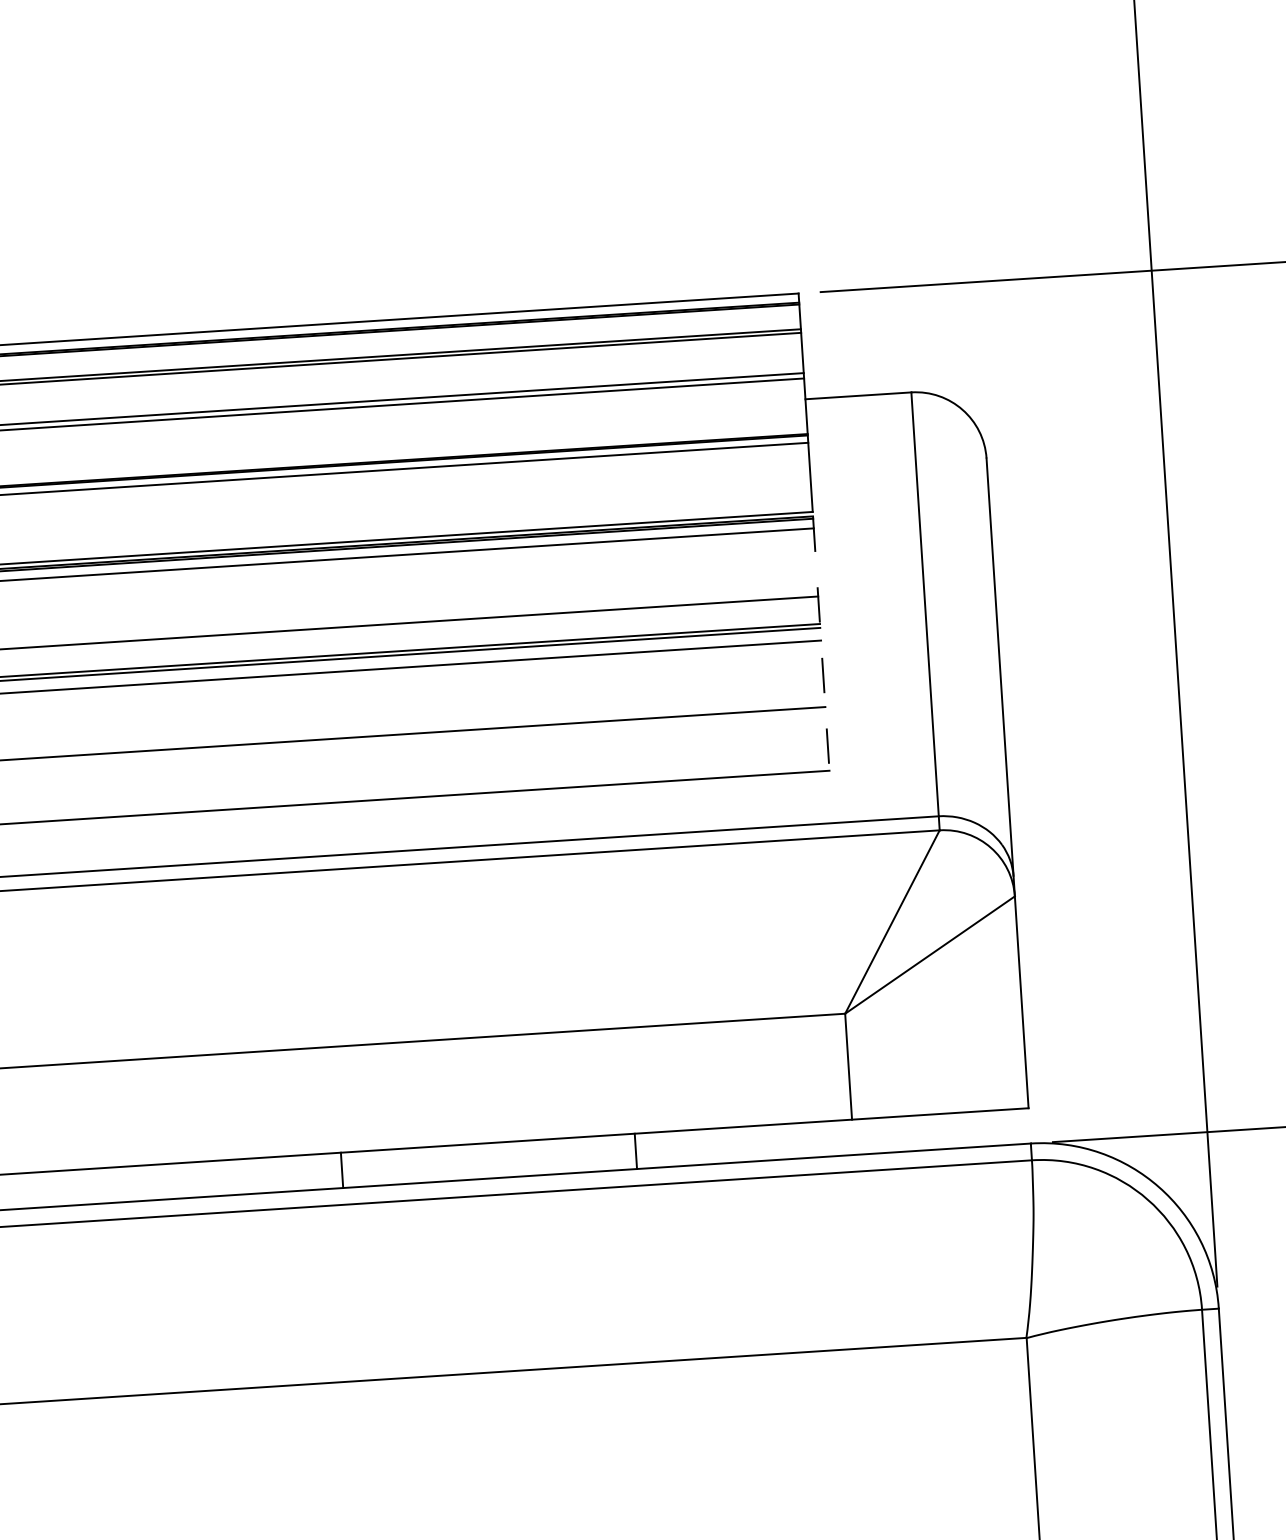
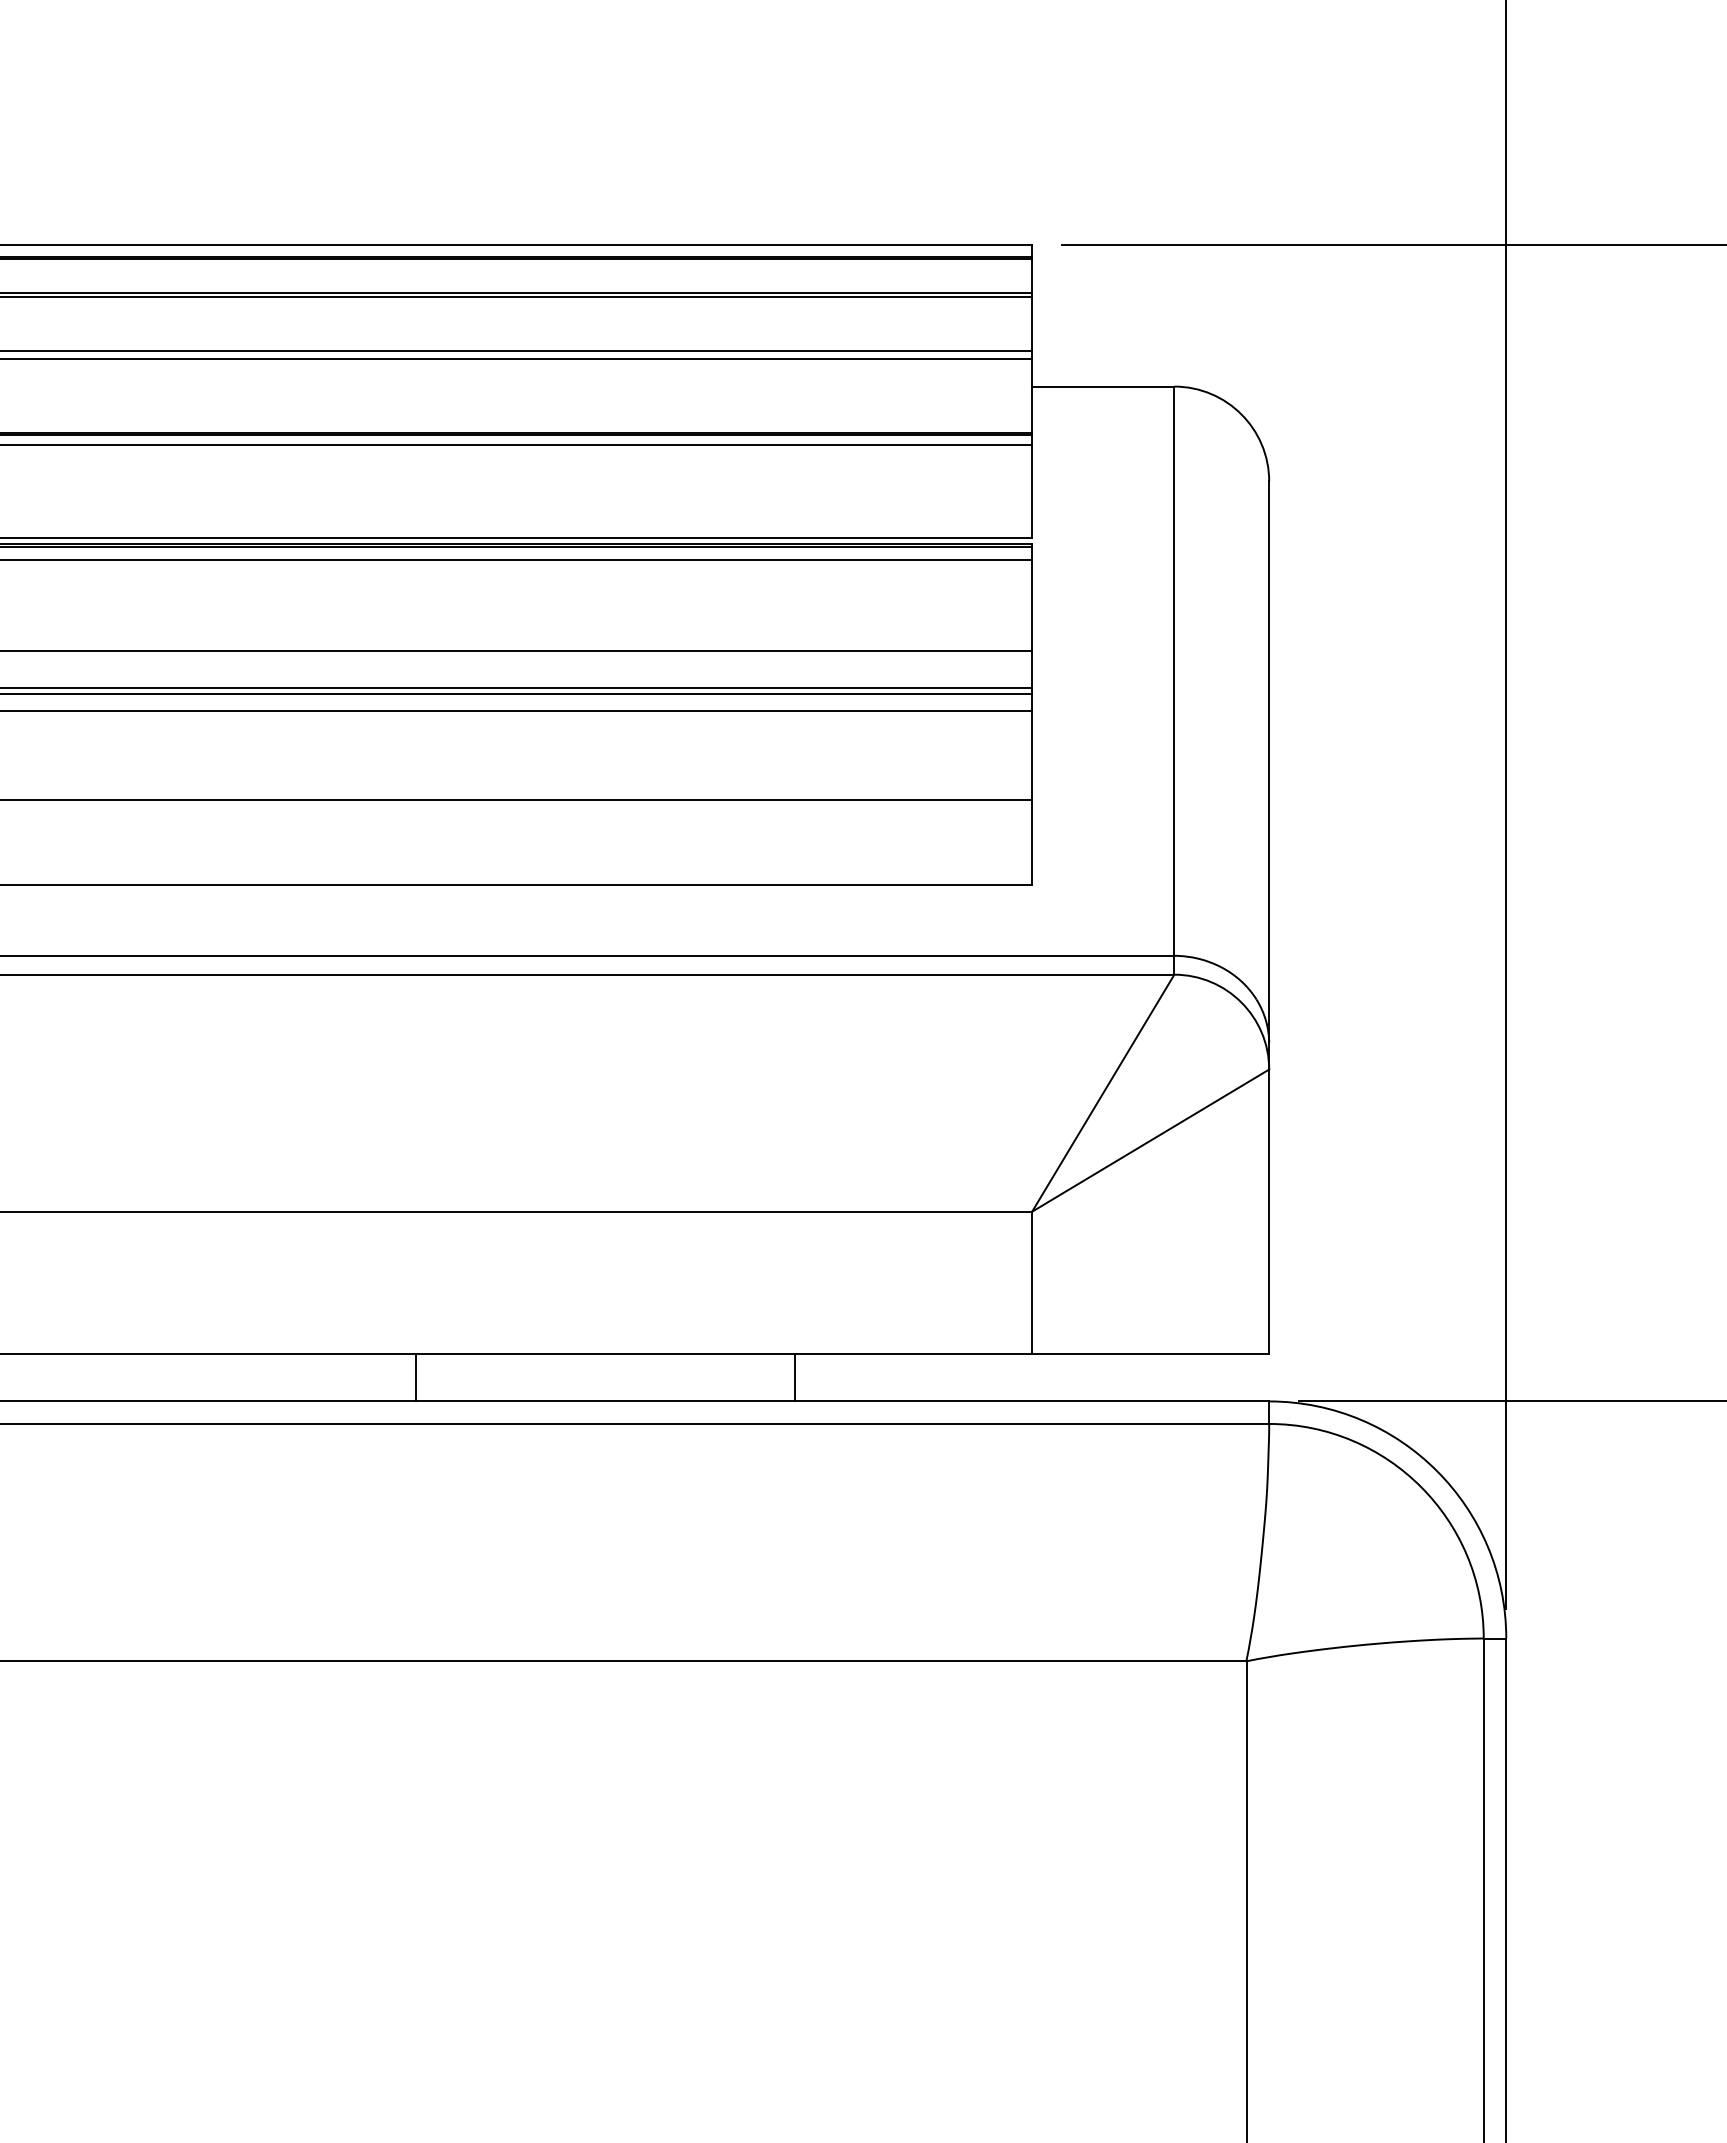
line: (821, 643) -> (1032, 714), dashed -> solid
line: (636, 1151) -> (795, 1377), moved
line: (341, 1170) -> (415, 1377), moved

